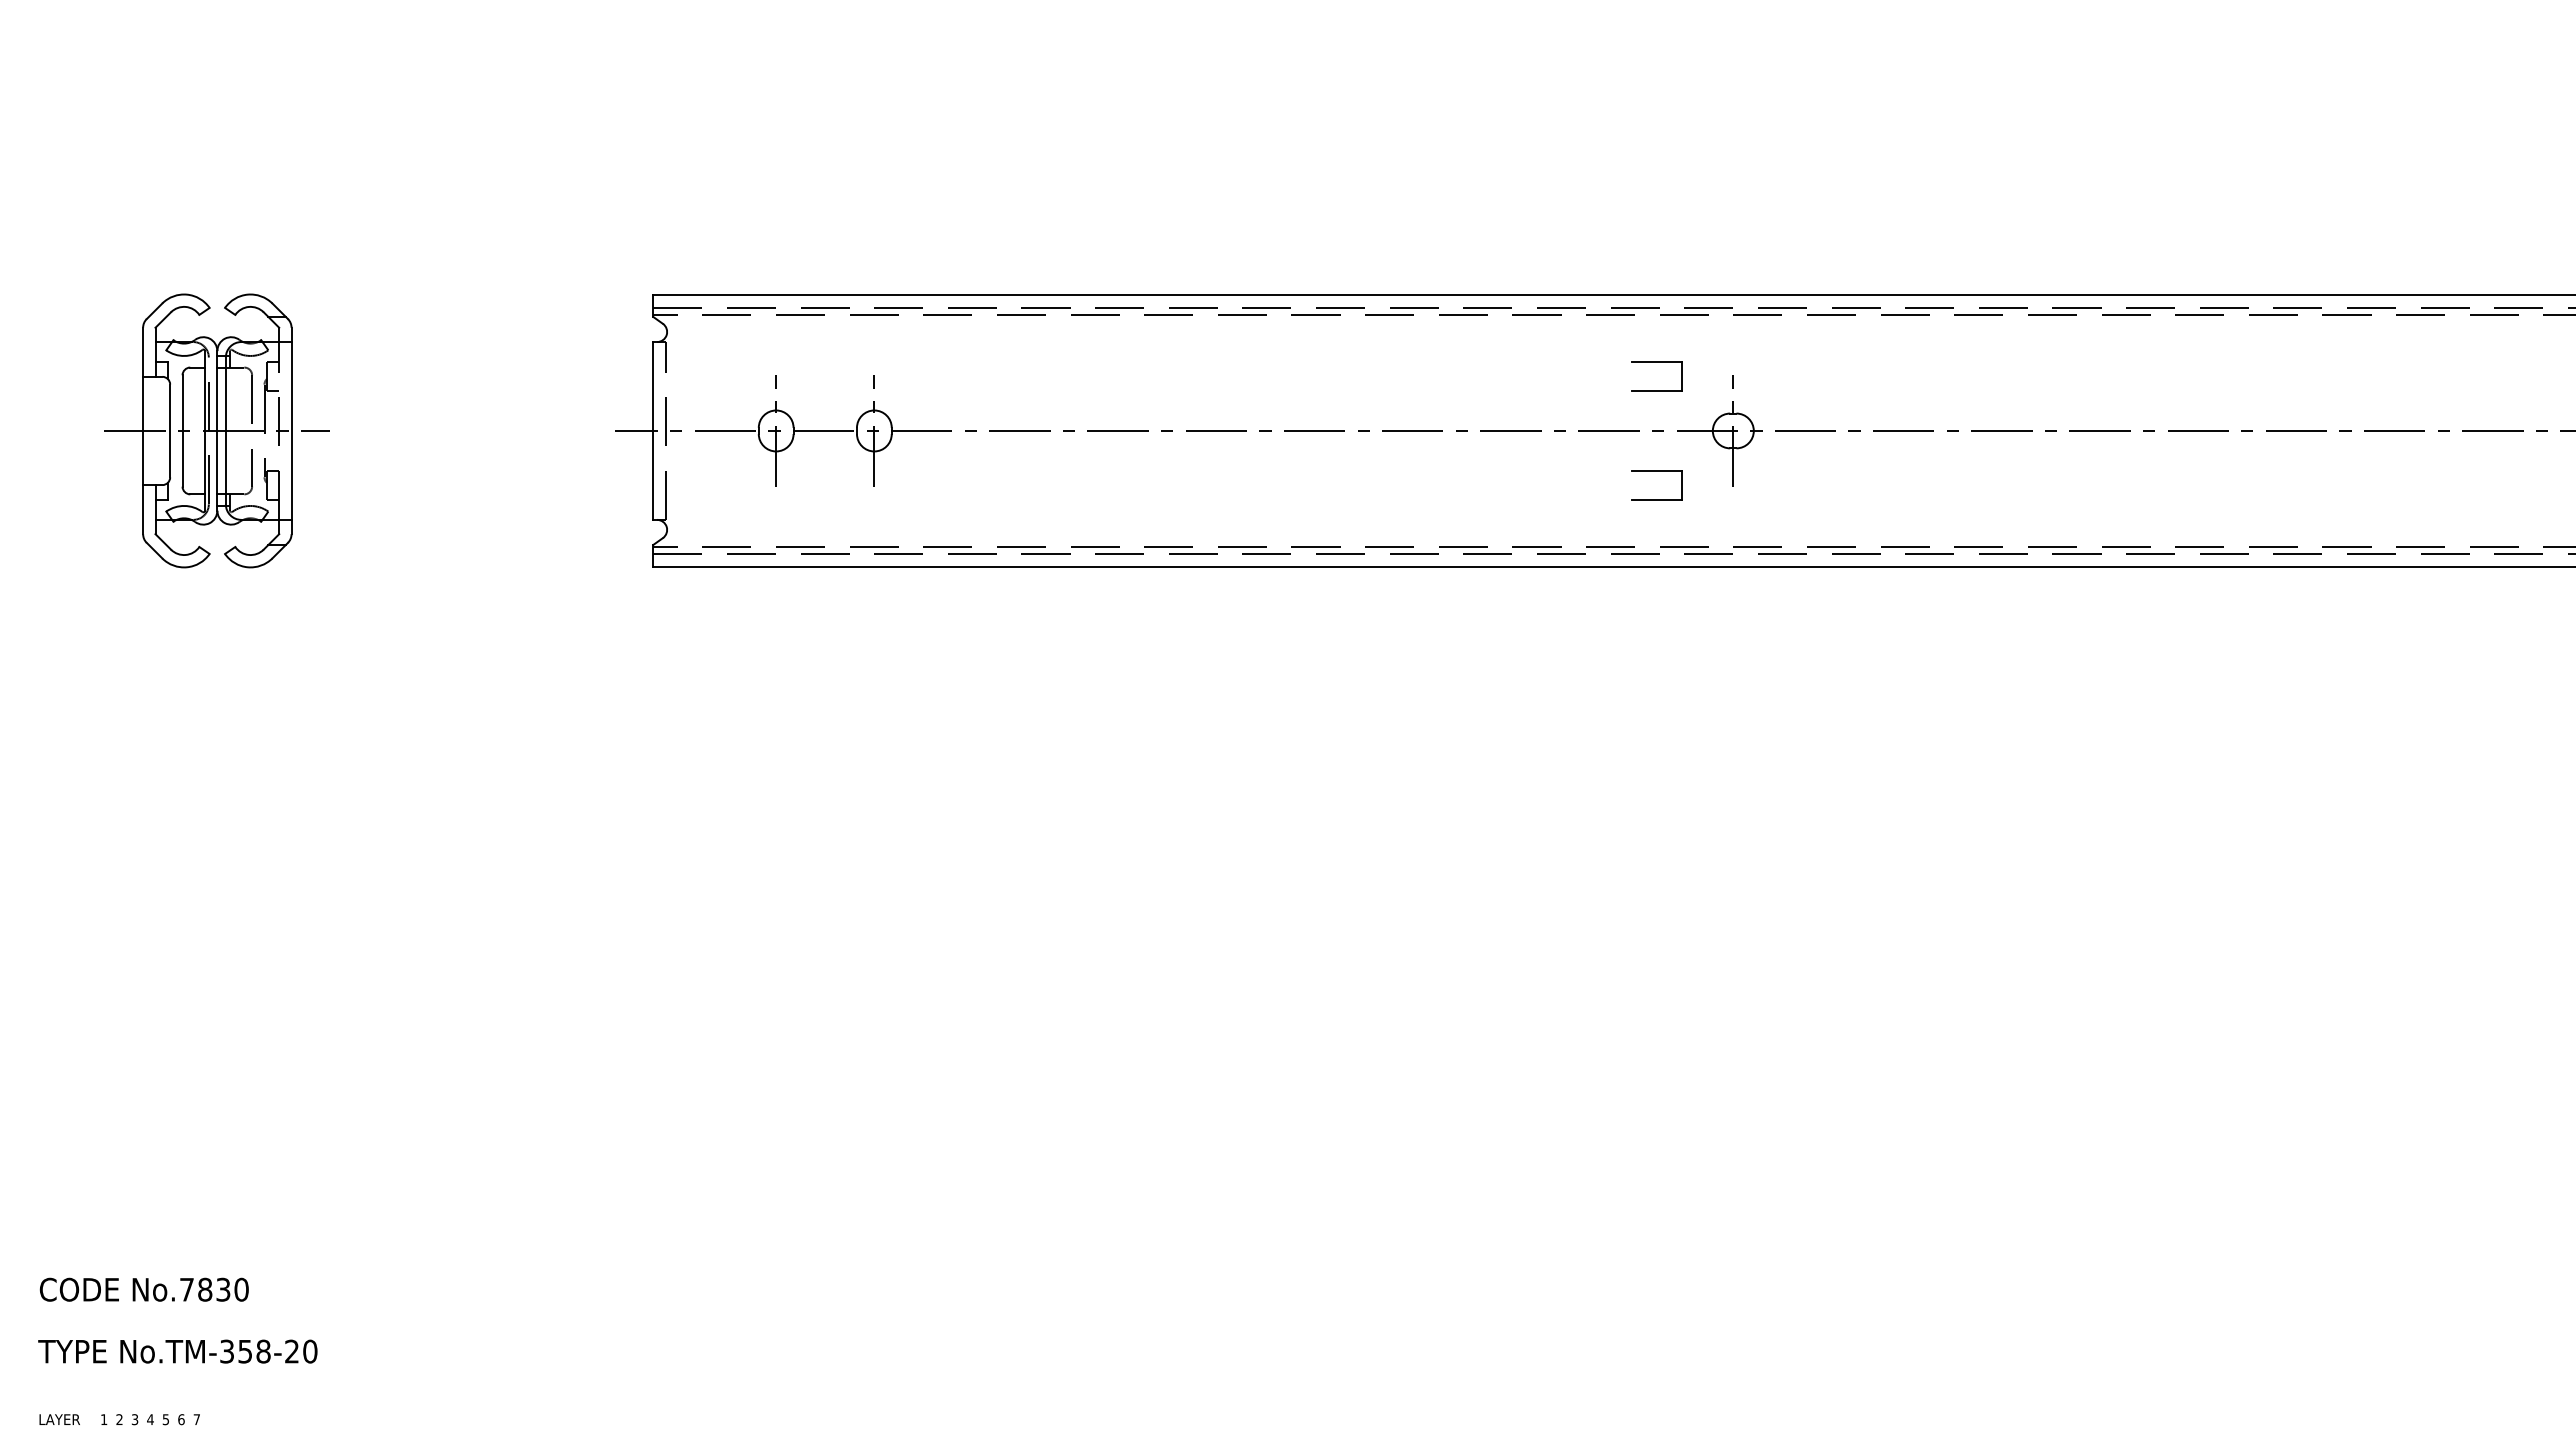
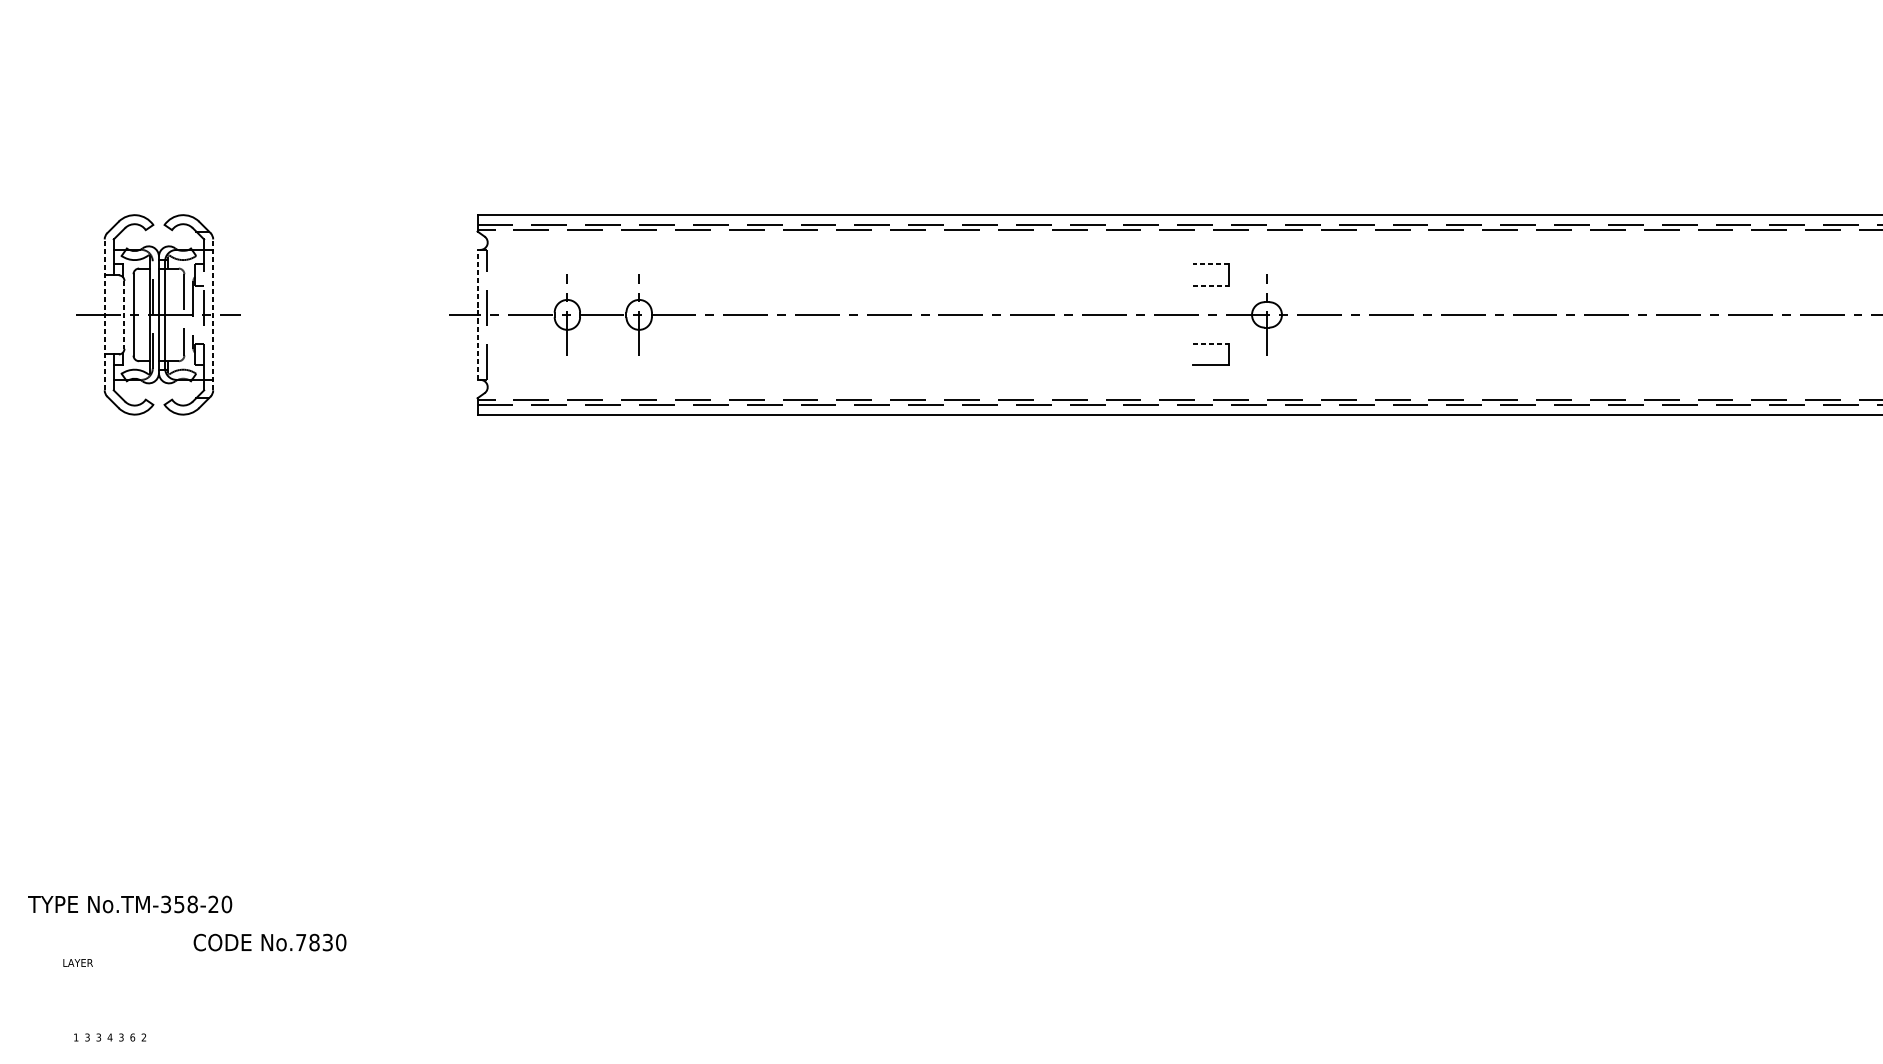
line: (1656, 361) -> (1210, 264), solid -> dashed
line: (1656, 391) -> (1210, 286), solid -> dashed
line: (143, 430) -> (104, 314), solid -> dashed
line: (291, 430) -> (213, 314), solid -> dashed
line: (653, 430) -> (477, 314), solid -> dashed
line: (170, 431) -> (124, 315), solid -> dashed
line: (1656, 470) -> (1210, 343), solid -> dashed
text: (143, 1289) -> (269, 942), moved
text: (177, 1351) -> (129, 904), moved
text: (166, 1418) -> (121, 1036), 5 -> 3
text: (59, 1419) -> (77, 962), moved
text: (119, 1419) -> (87, 1037), 2 -> 3
text: (196, 1419) -> (143, 1037), 7 -> 2

